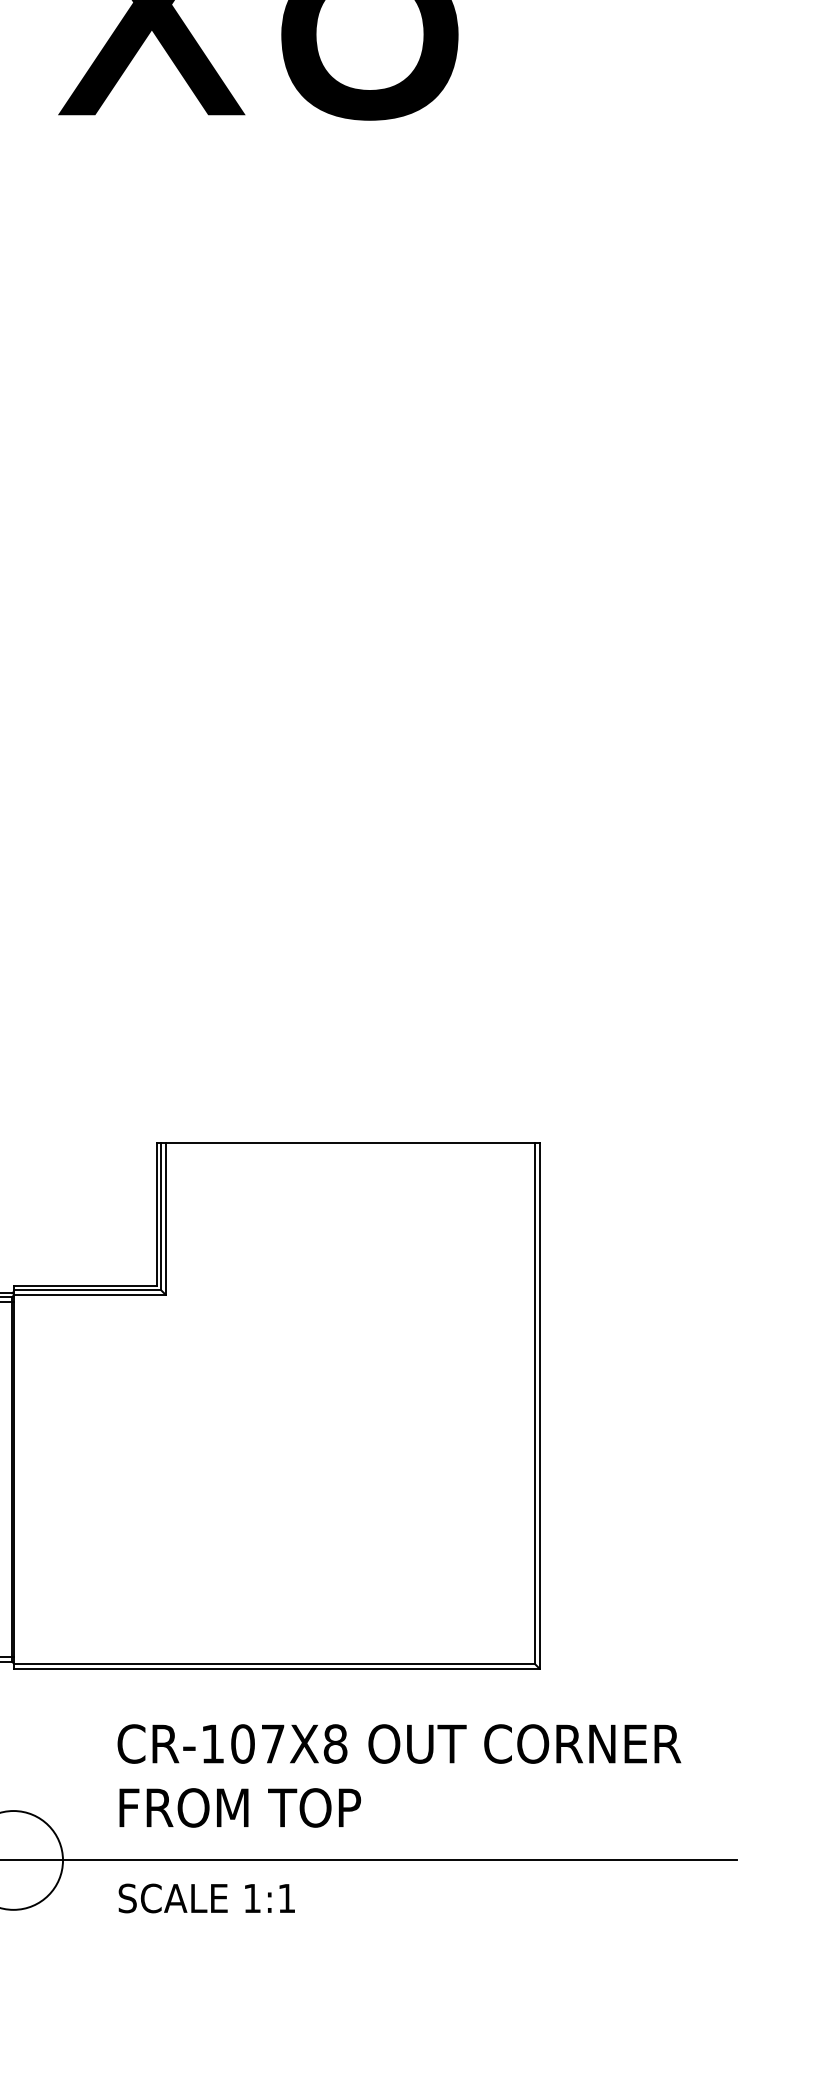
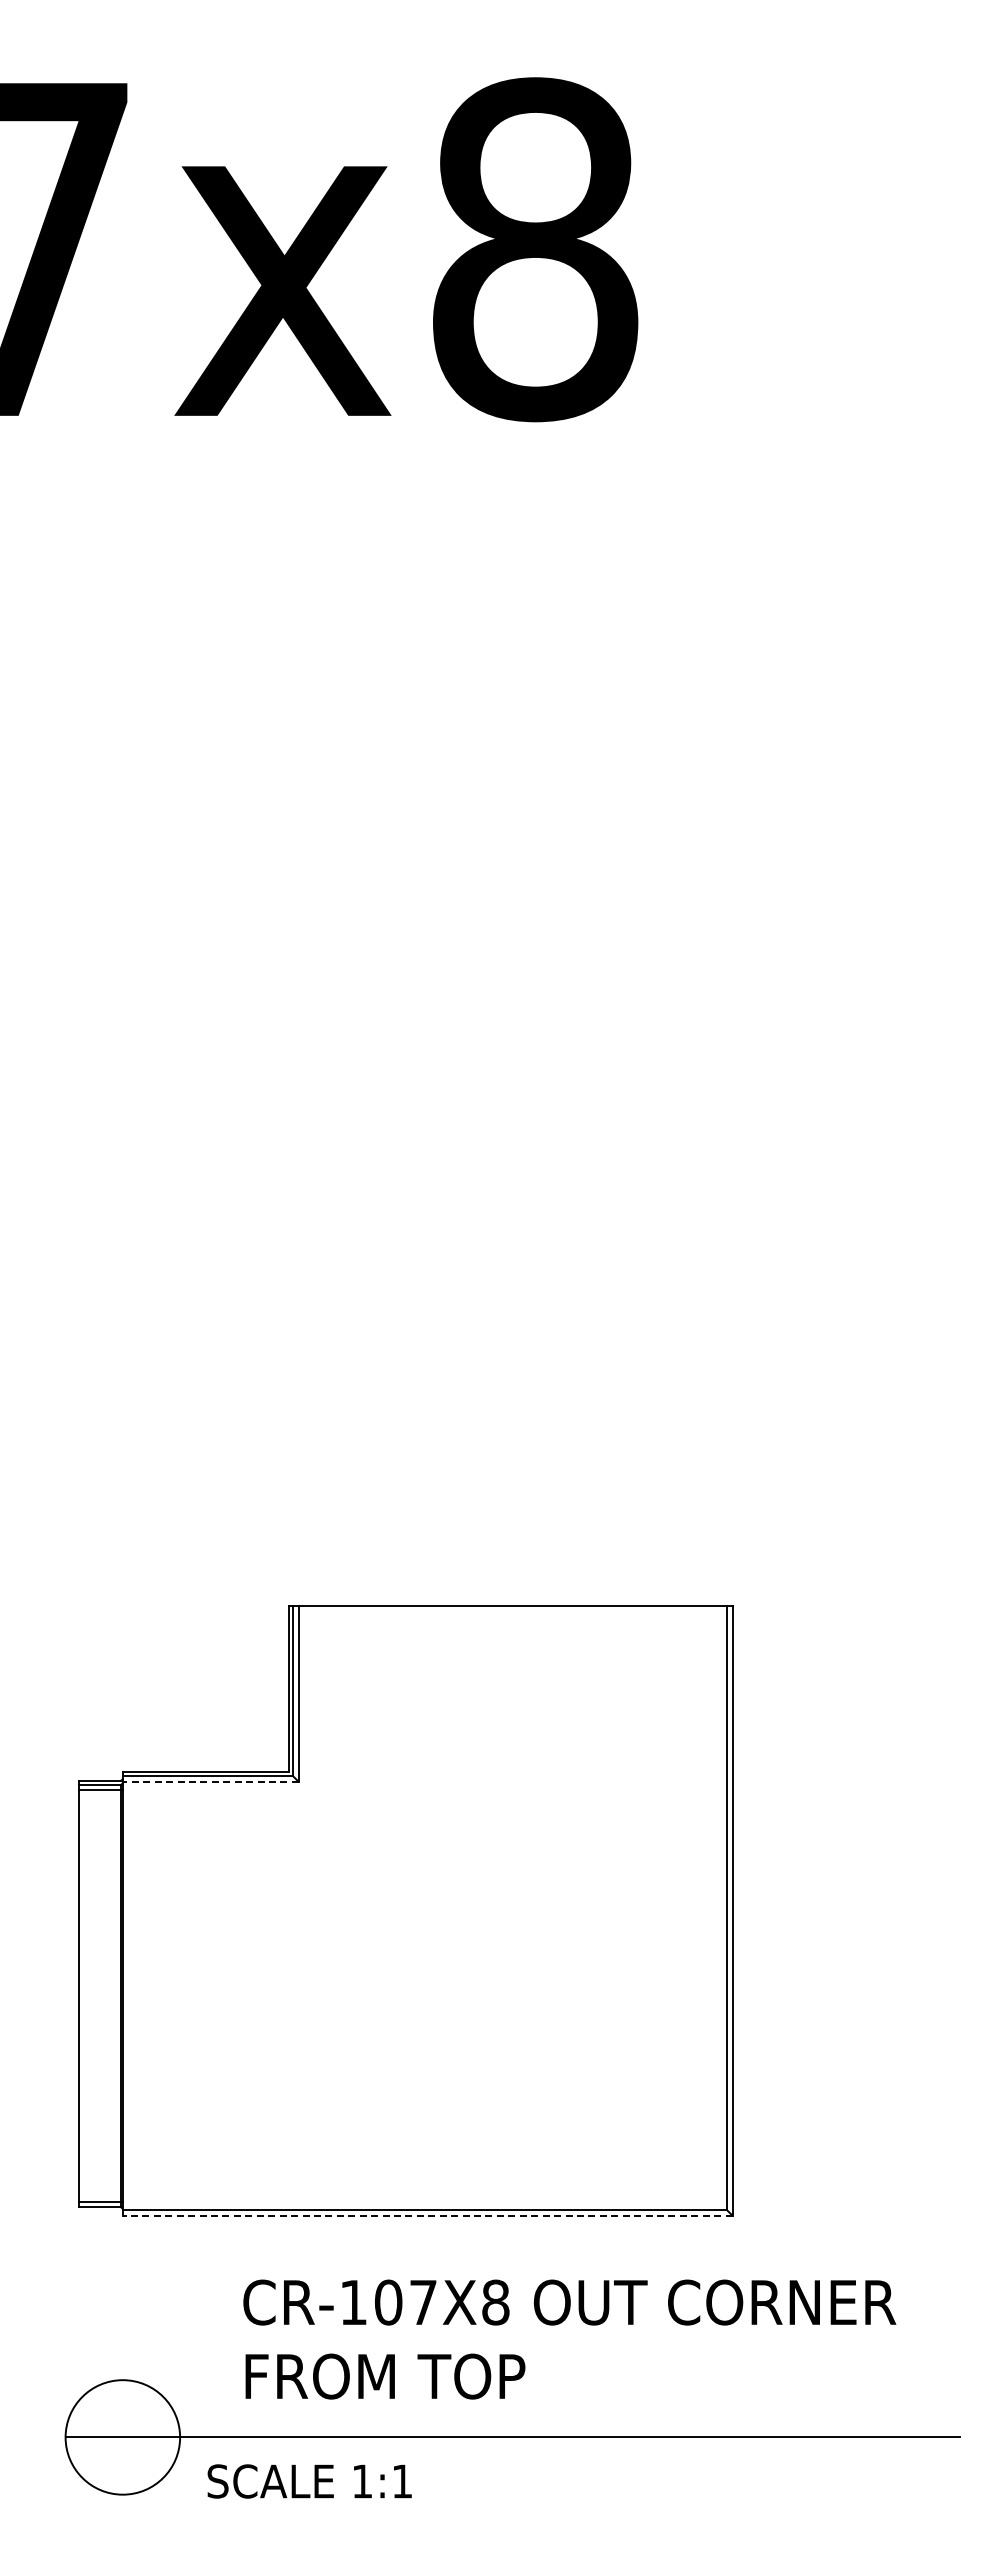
line: (89, 1294) -> (210, 1781), solid -> dashed
line: (276, 1668) -> (427, 2215), solid -> dashed
text: (206, 1898) -> (309, 2481), moved

